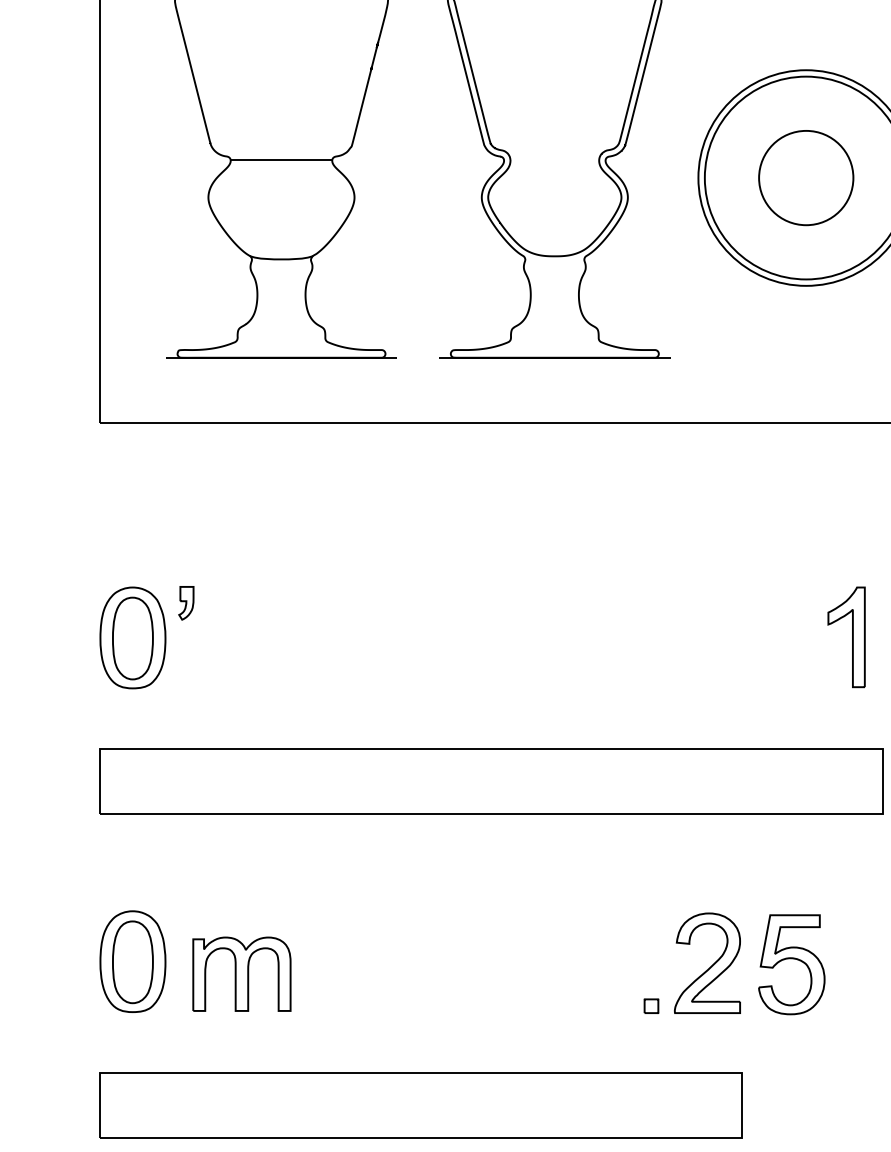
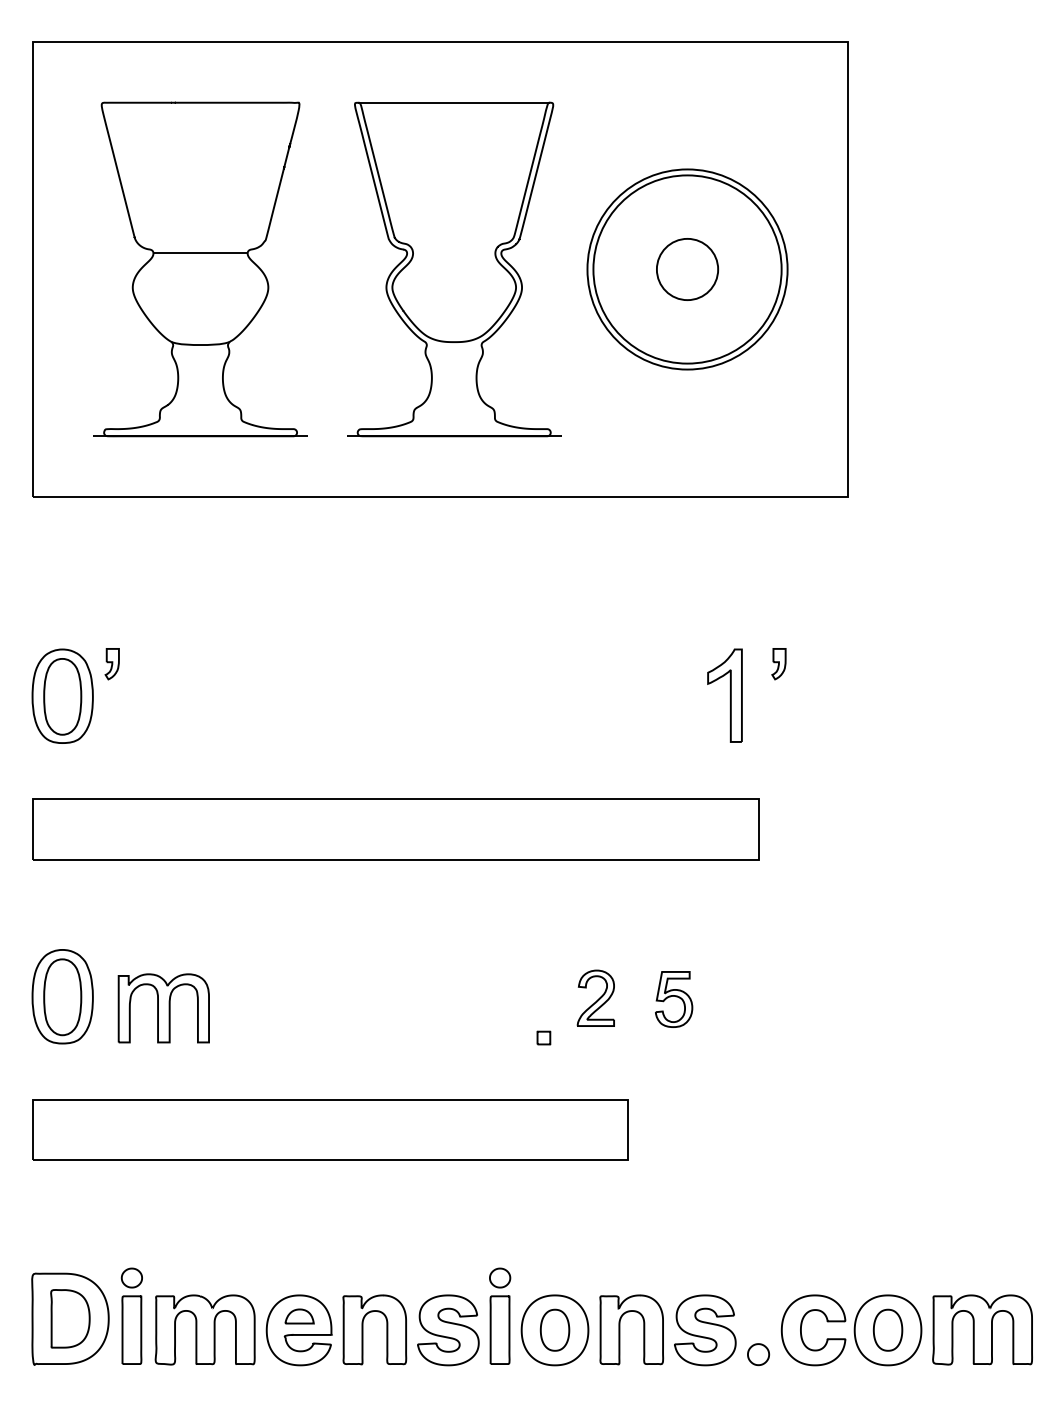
circle: (806, 178) -> (687, 269), size x0.7
part: (707, 963) -> (595, 998), size x0.6
part: (791, 964) -> (673, 999), size x0.6

